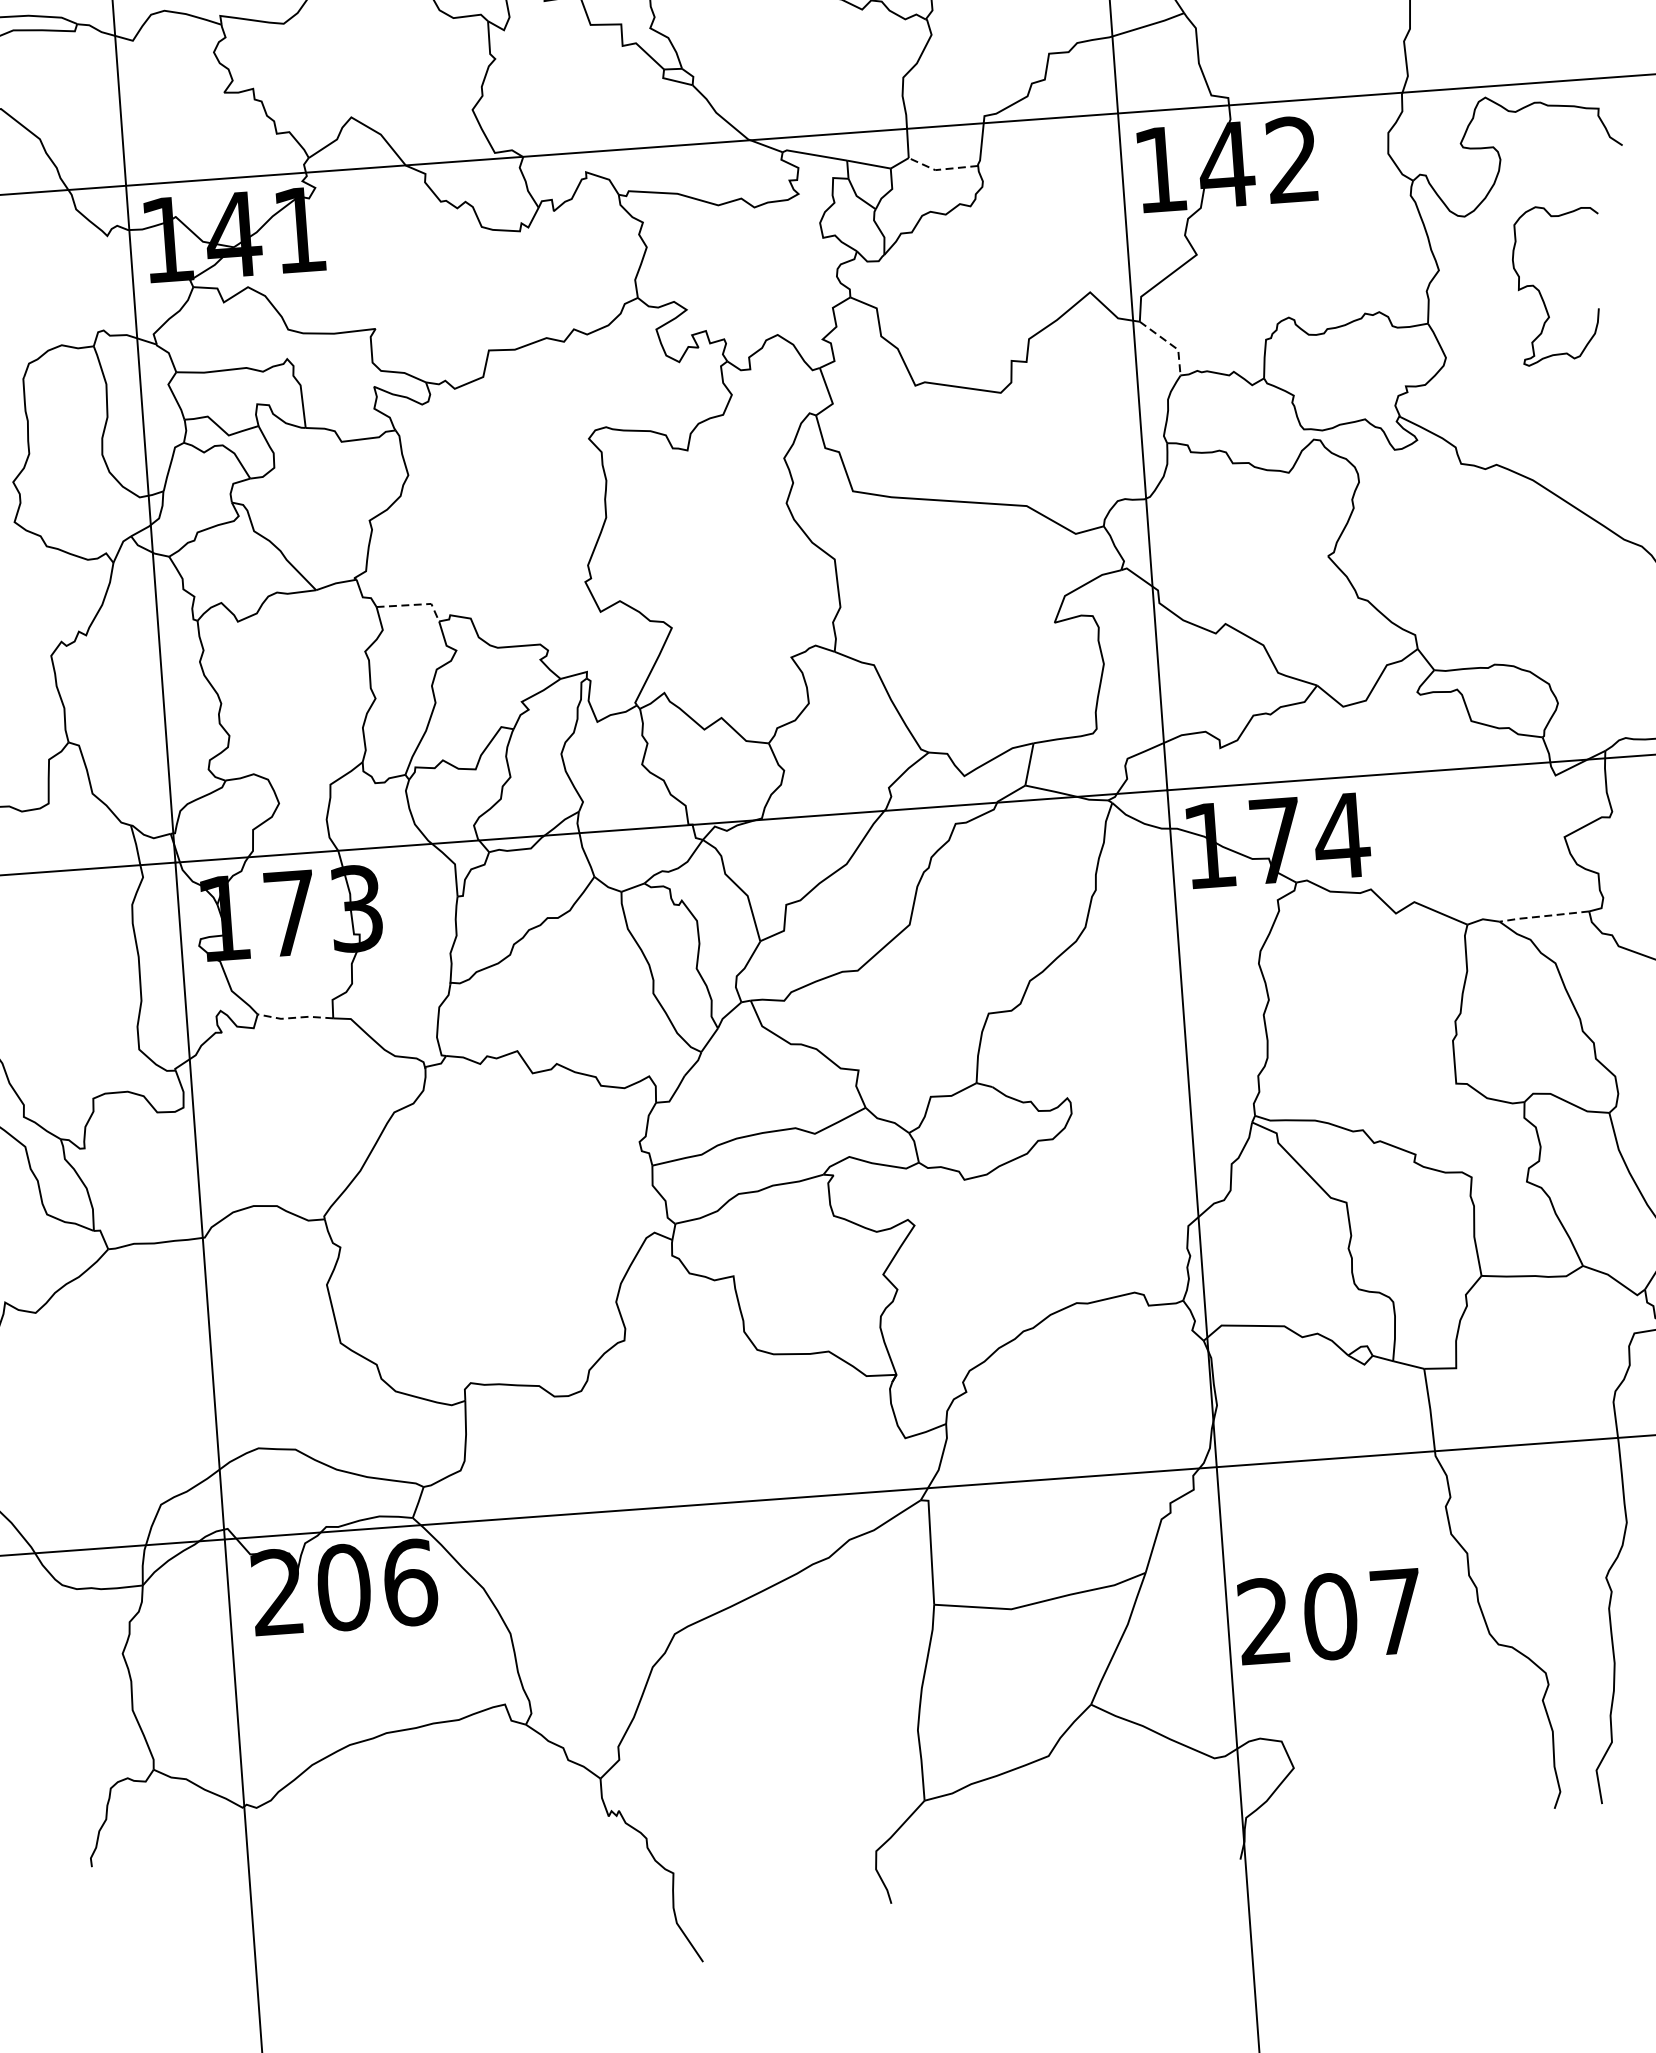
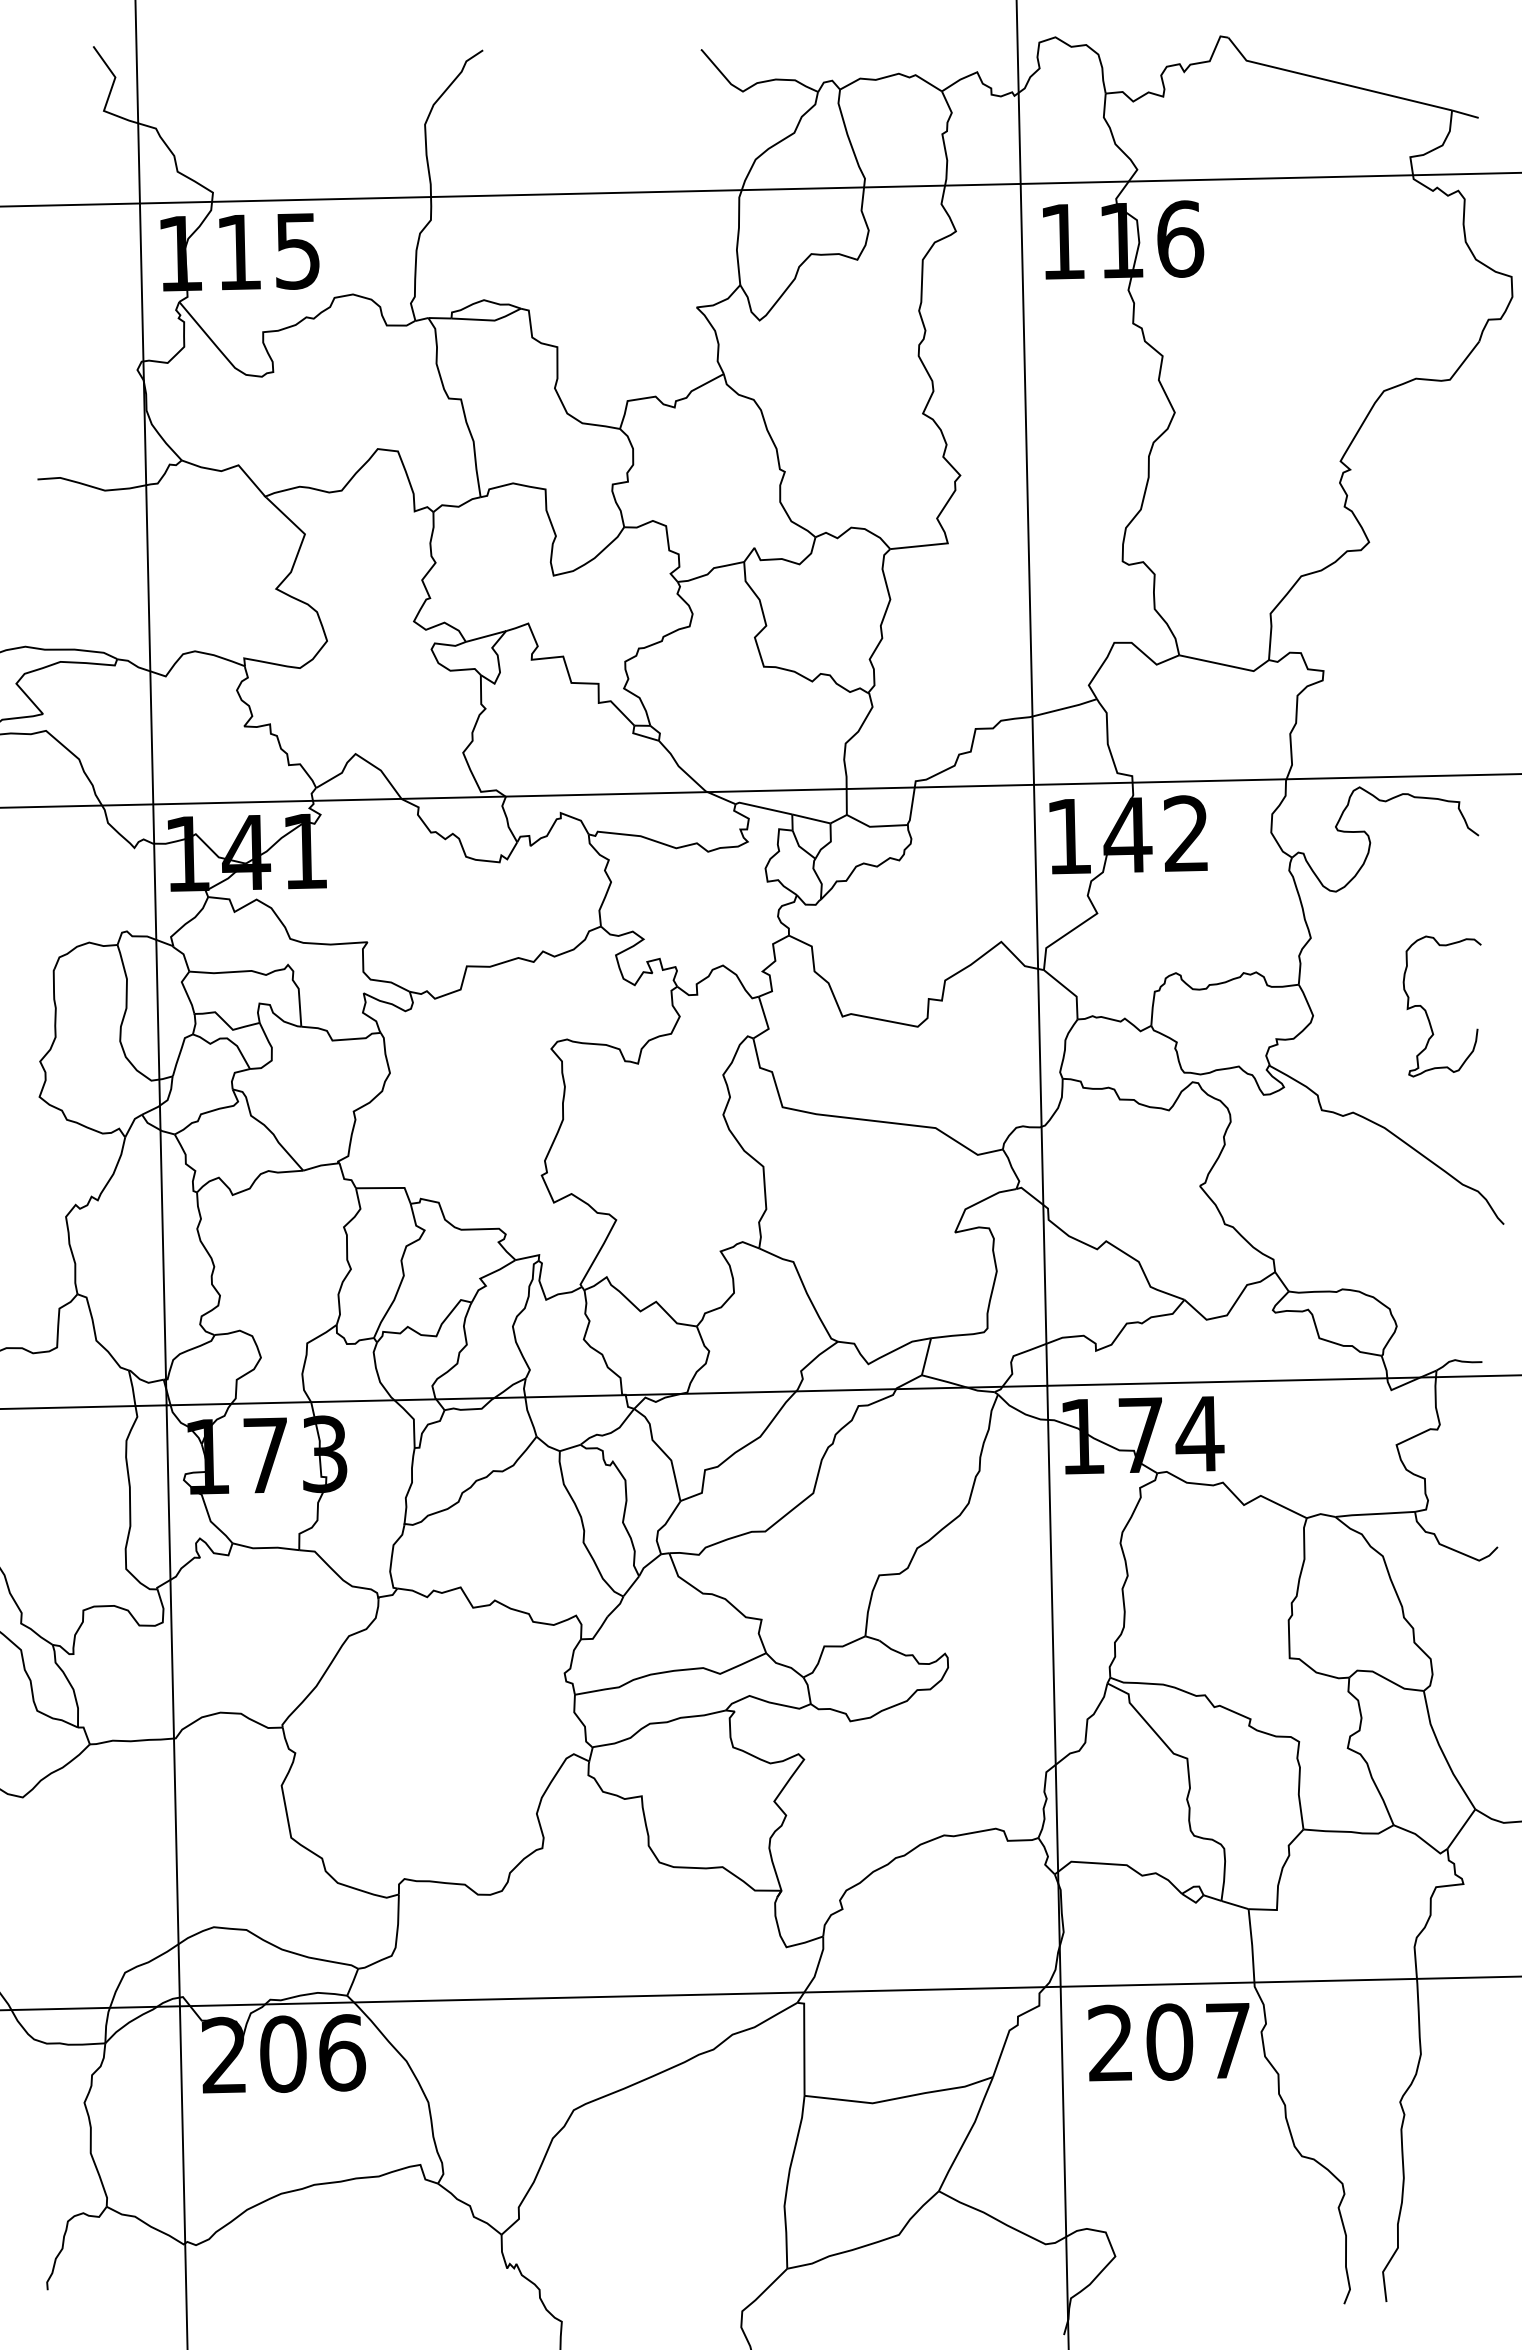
line: (941, 169) -> (875, 826), dashed -> solid
curve: (1540, 290) -> (1426, 1010), moved
line: (1169, 344) -> (1069, 991), dashed -> solid
line: (414, 605) -> (389, 1188), dashed -> solid
line: (1543, 916) -> (1374, 1514), dashed -> solid
line: (293, 1018) -> (264, 1548), dashed -> solid
text: (1329, 1617) -> (1168, 2042), moved

